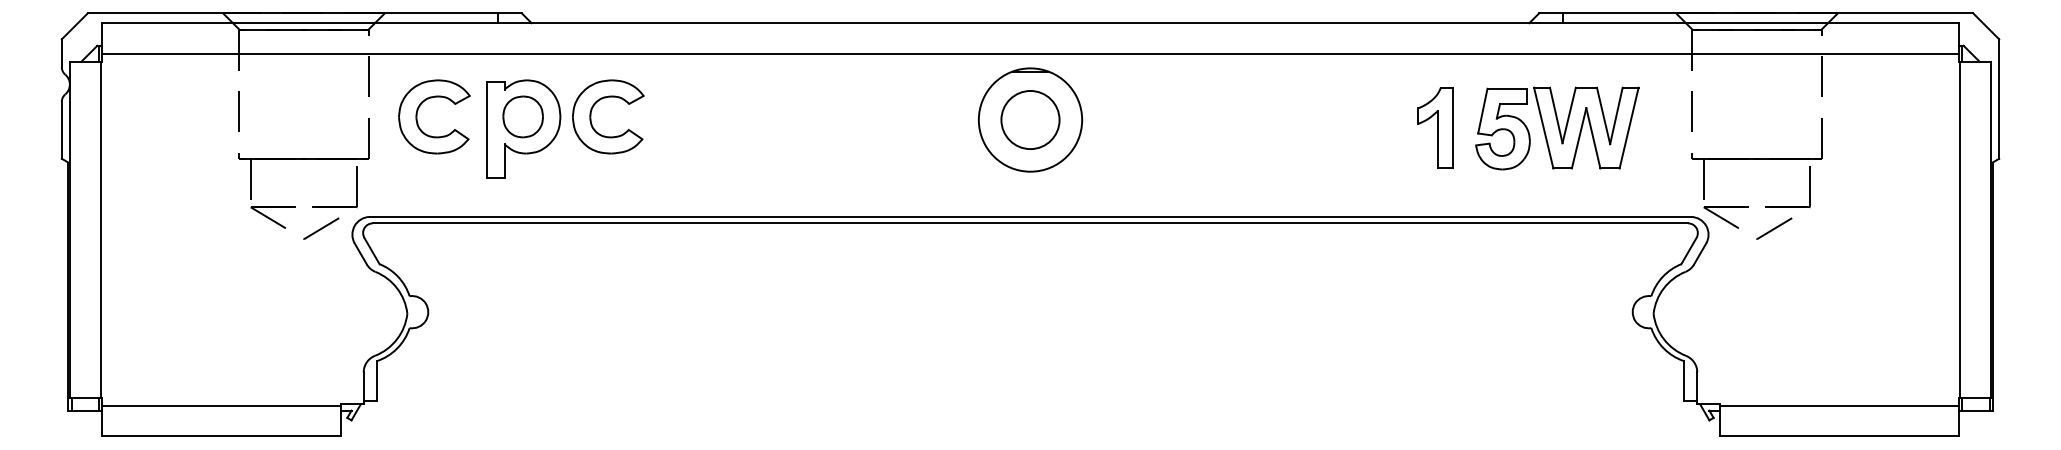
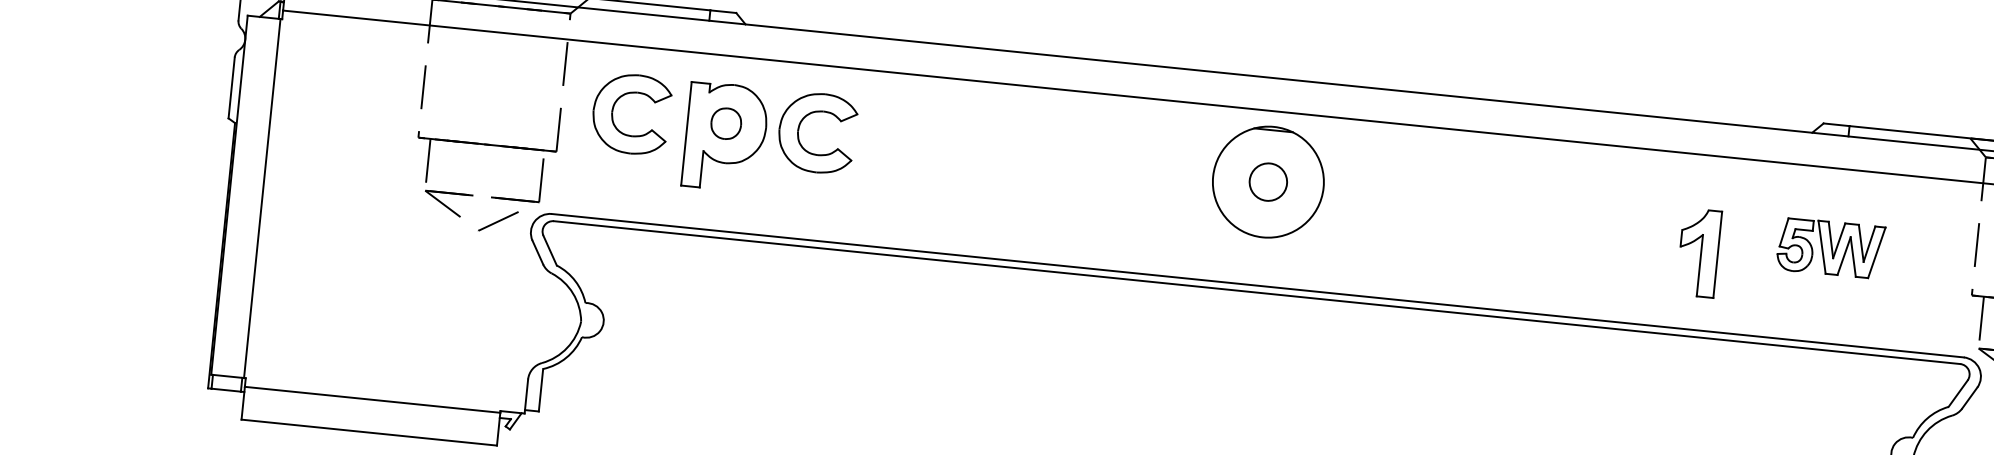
part: (522, 116) -> (725, 123), size x0.7
circle: (1030, 119) -> (1268, 181), size x0.6
part: (1435, 127) -> (1698, 252), moved
part: (1557, 128) -> (1830, 248), size x0.6

